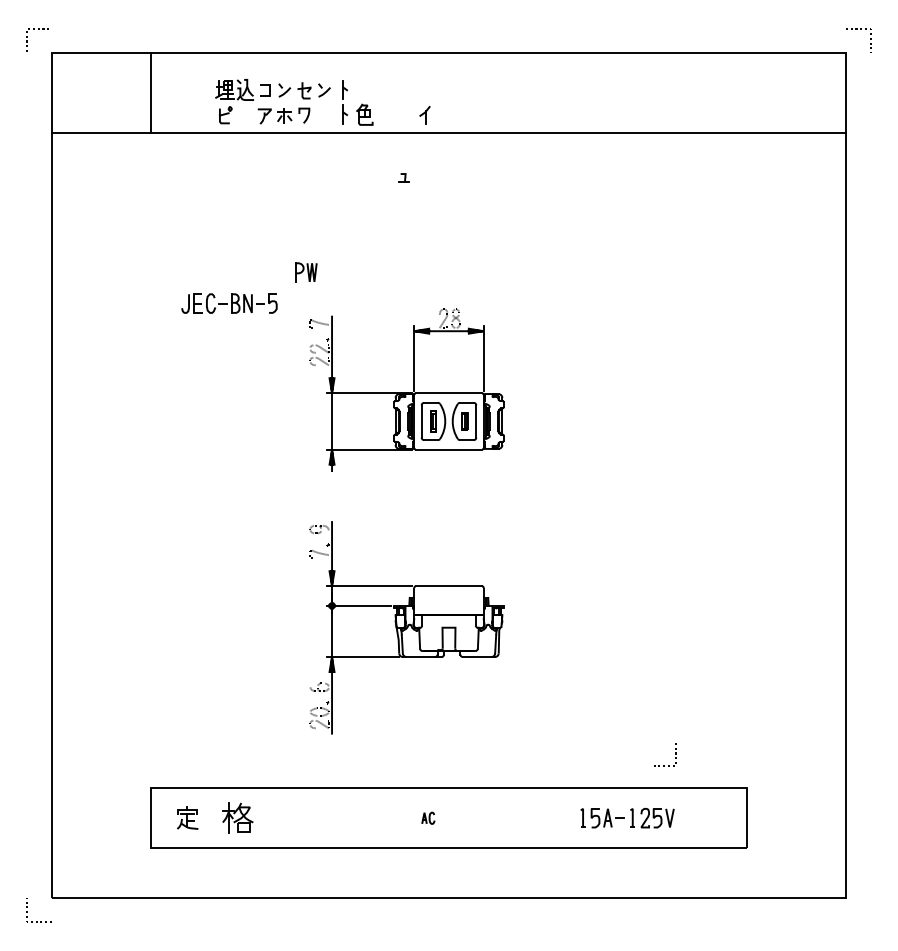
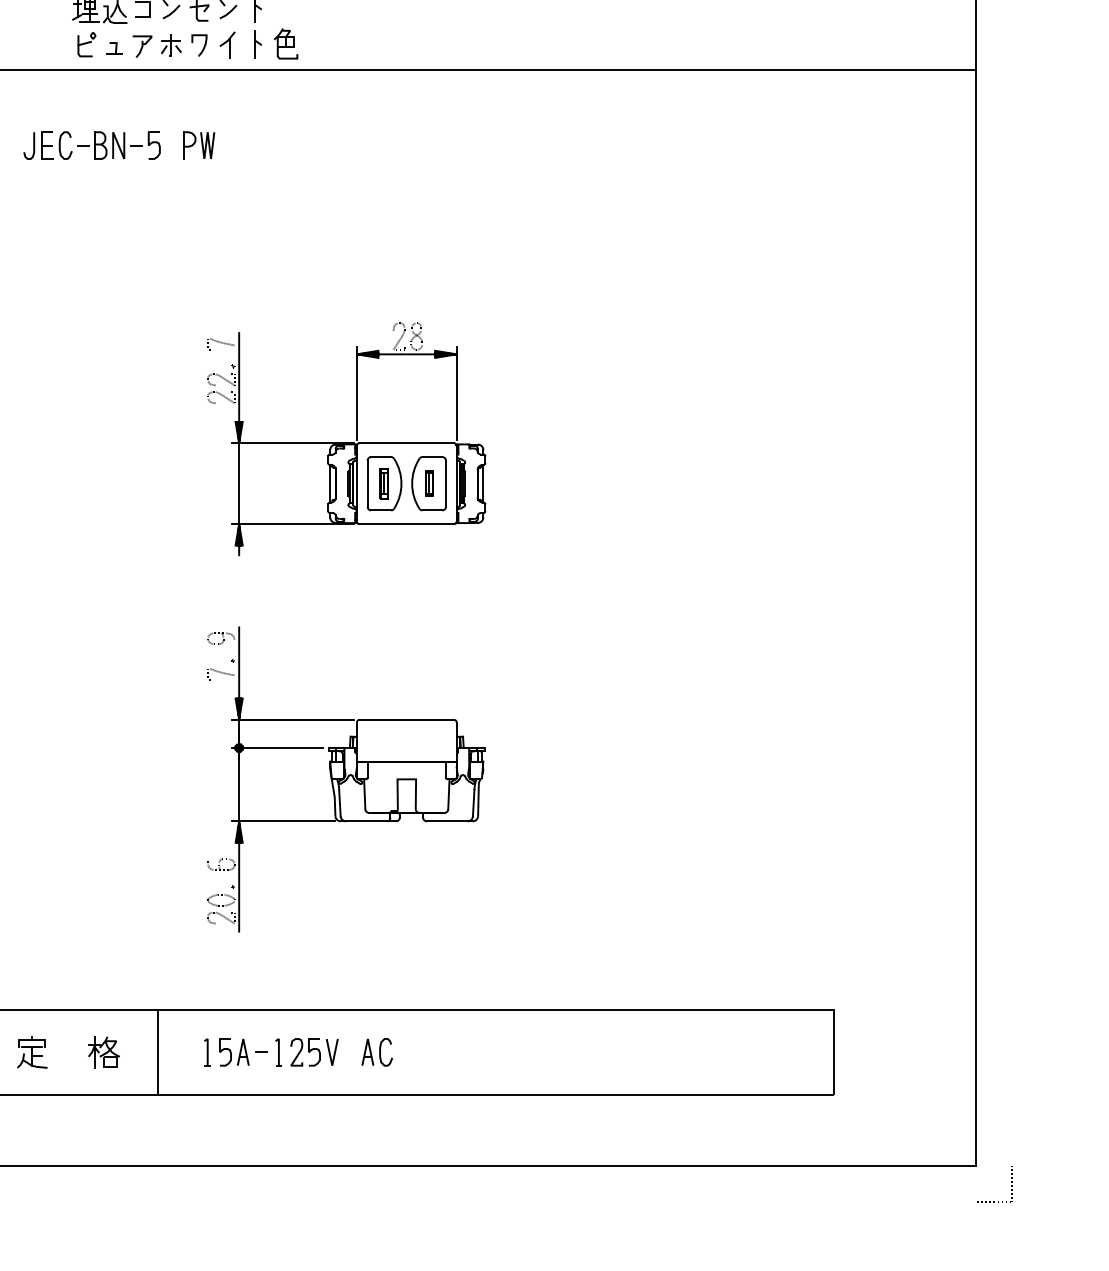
part: (424, 115) -> (226, 45), moved
part: (403, 177) -> (113, 48), moved
part: (306, 272) -> (199, 145), moved
part: (229, 303) -> (92, 145), moved
line: (675, 754) -> (1010, 1184), moved
part: (237, 817) -> (103, 1051), size x0.71
line: (275, 817) -> (158, 1051), added
part: (428, 818) -> (377, 1052), size x1.67
part: (627, 818) -> (271, 1052), moved

